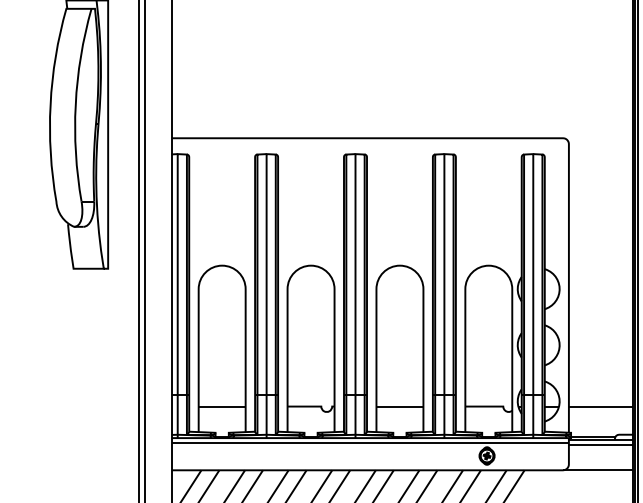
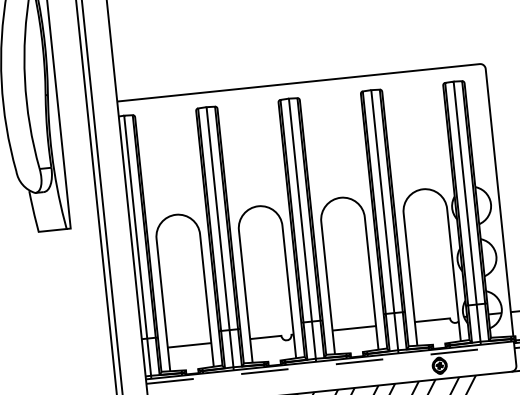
line: (370, 442) -> (330, 364), solid -> dashed

